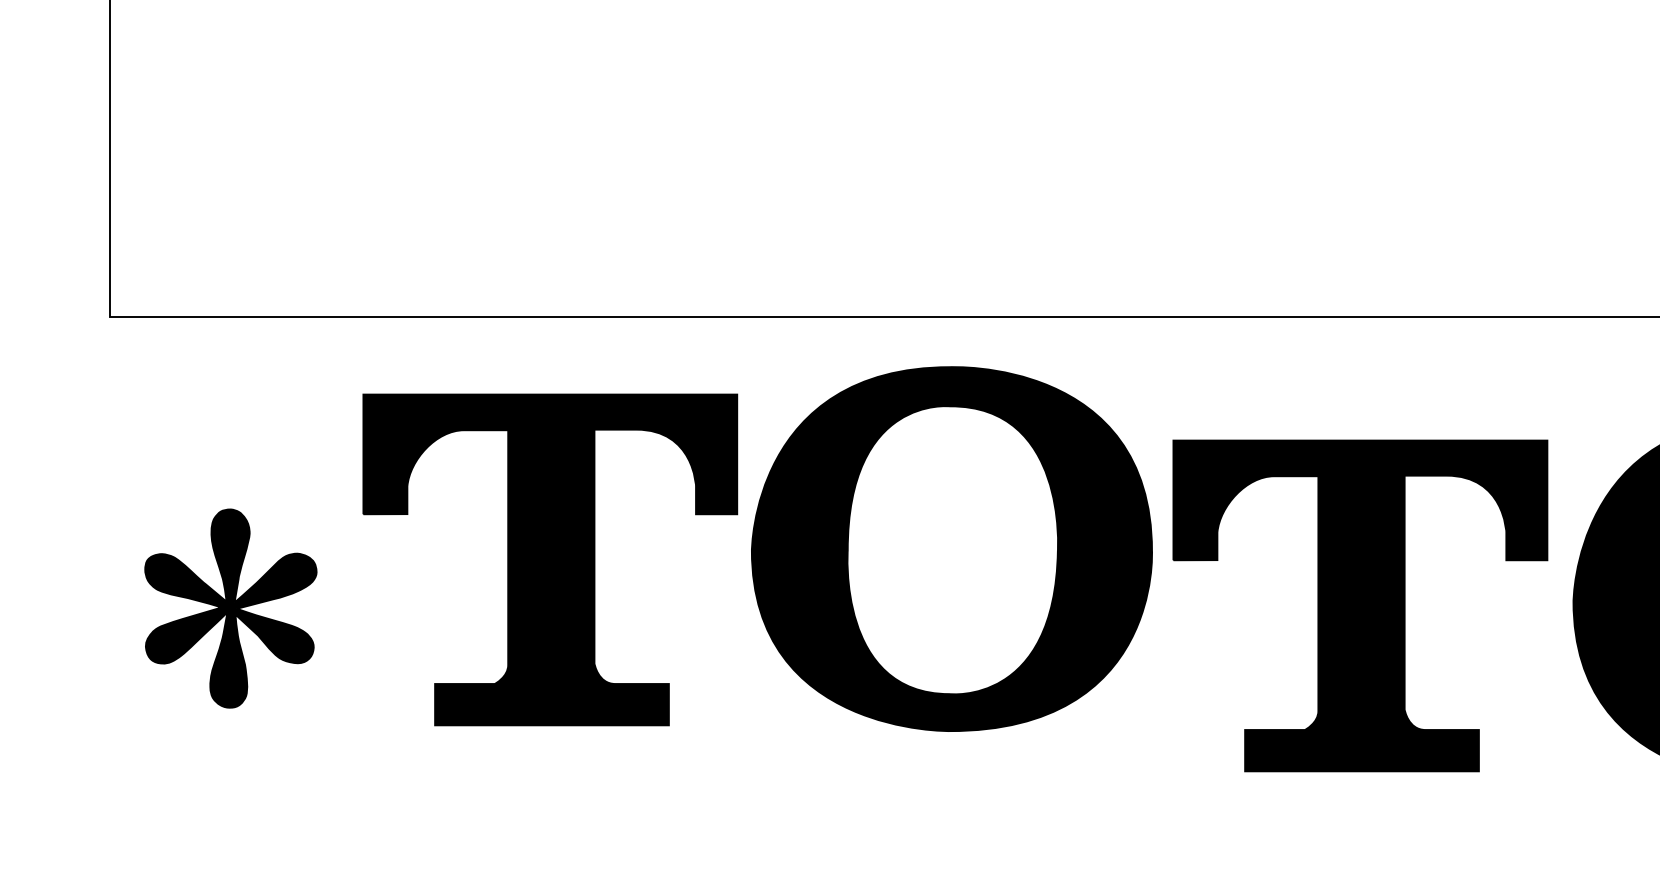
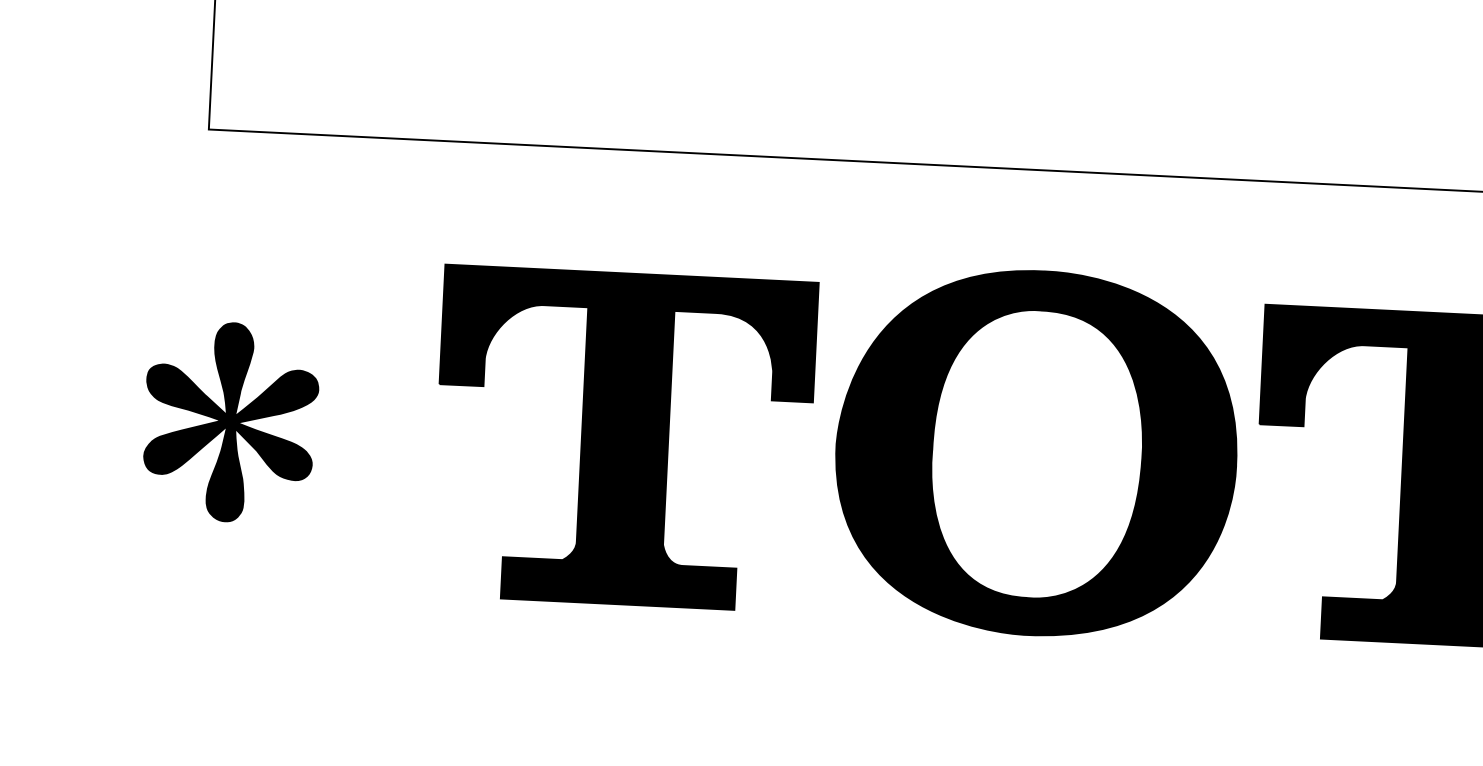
part: (951, 548) -> (1036, 452), moved
part: (550, 559) -> (624, 438), moved
part: (230, 608) -> (230, 422), moved

